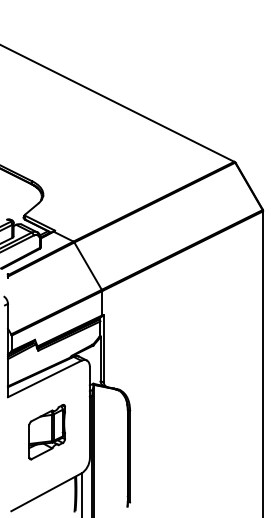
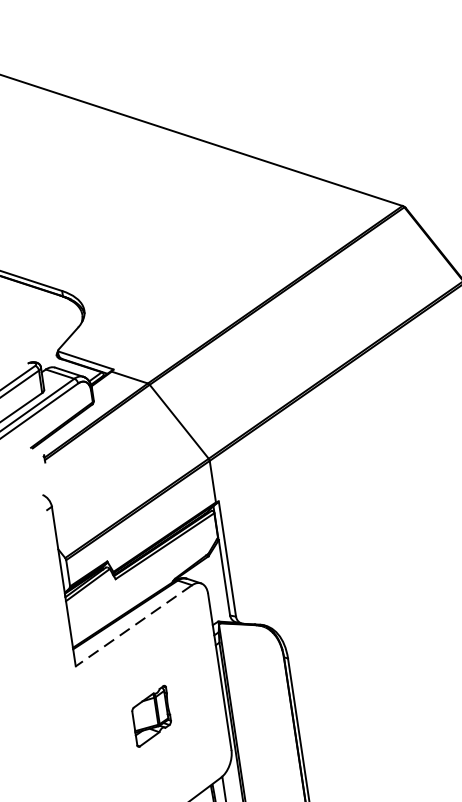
line: (44, 379) -> (133, 626), solid -> dashed
part: (46, 432) -> (150, 716), size x0.6

